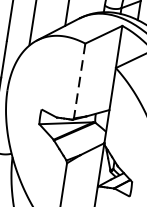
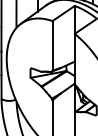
line: (79, 80) -> (52, 45), dashed -> solid

